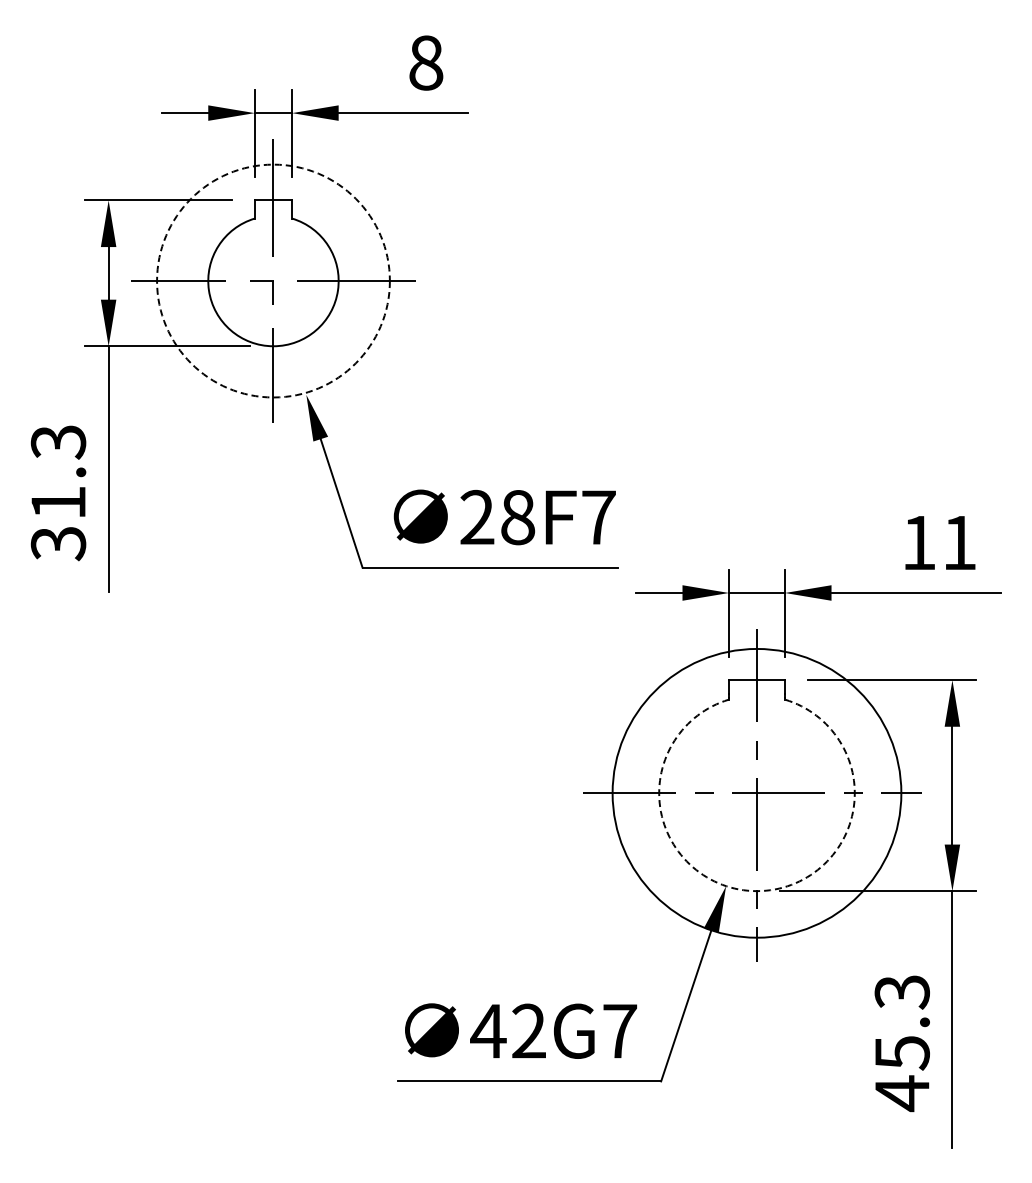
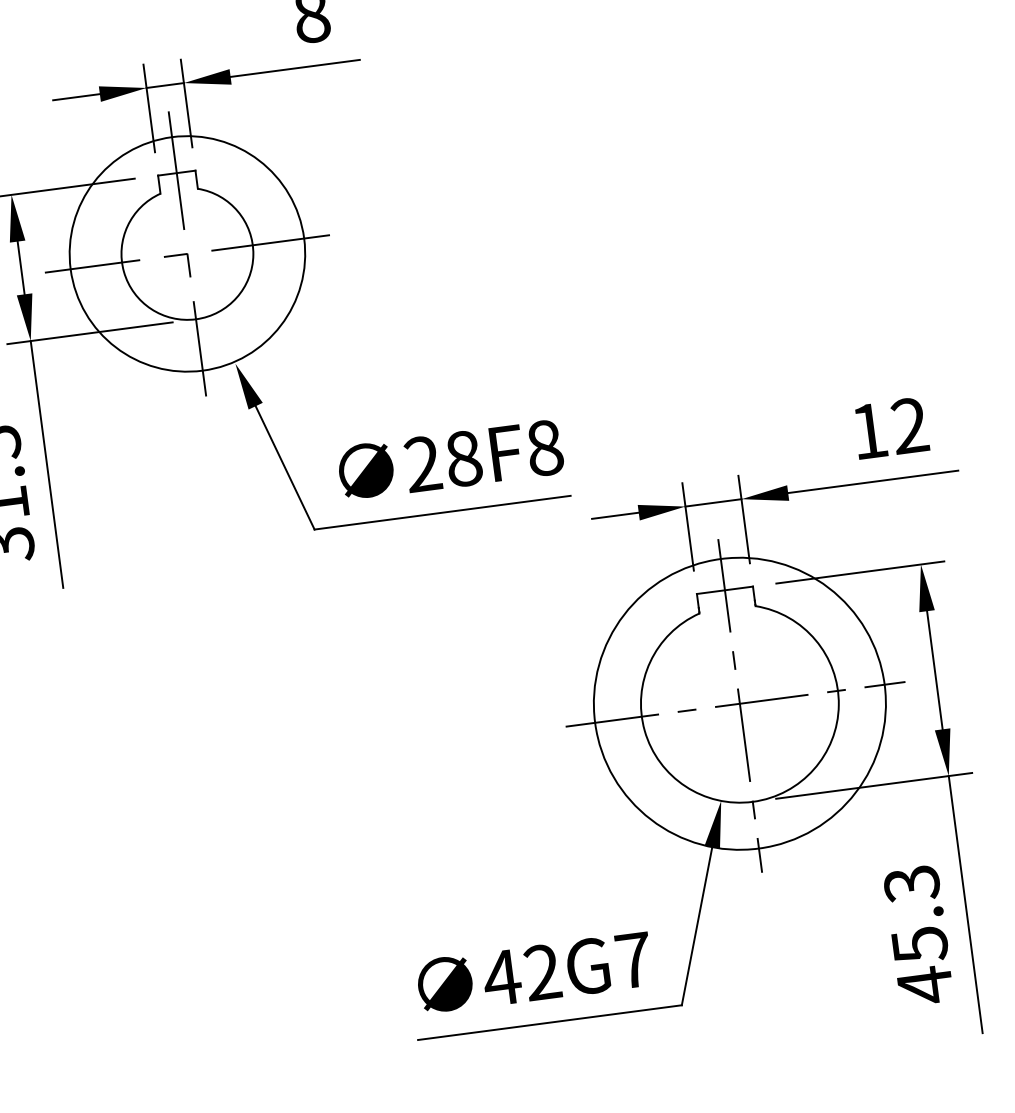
circle: (273, 280) -> (187, 253), dashed -> solid
text: (598, 517) -> (544, 448), 28F7 -> 28F8
text: (959, 542) -> (909, 425), 11 -> 12
arc: (756, 891) -> (752, 802), dashed -> solid

